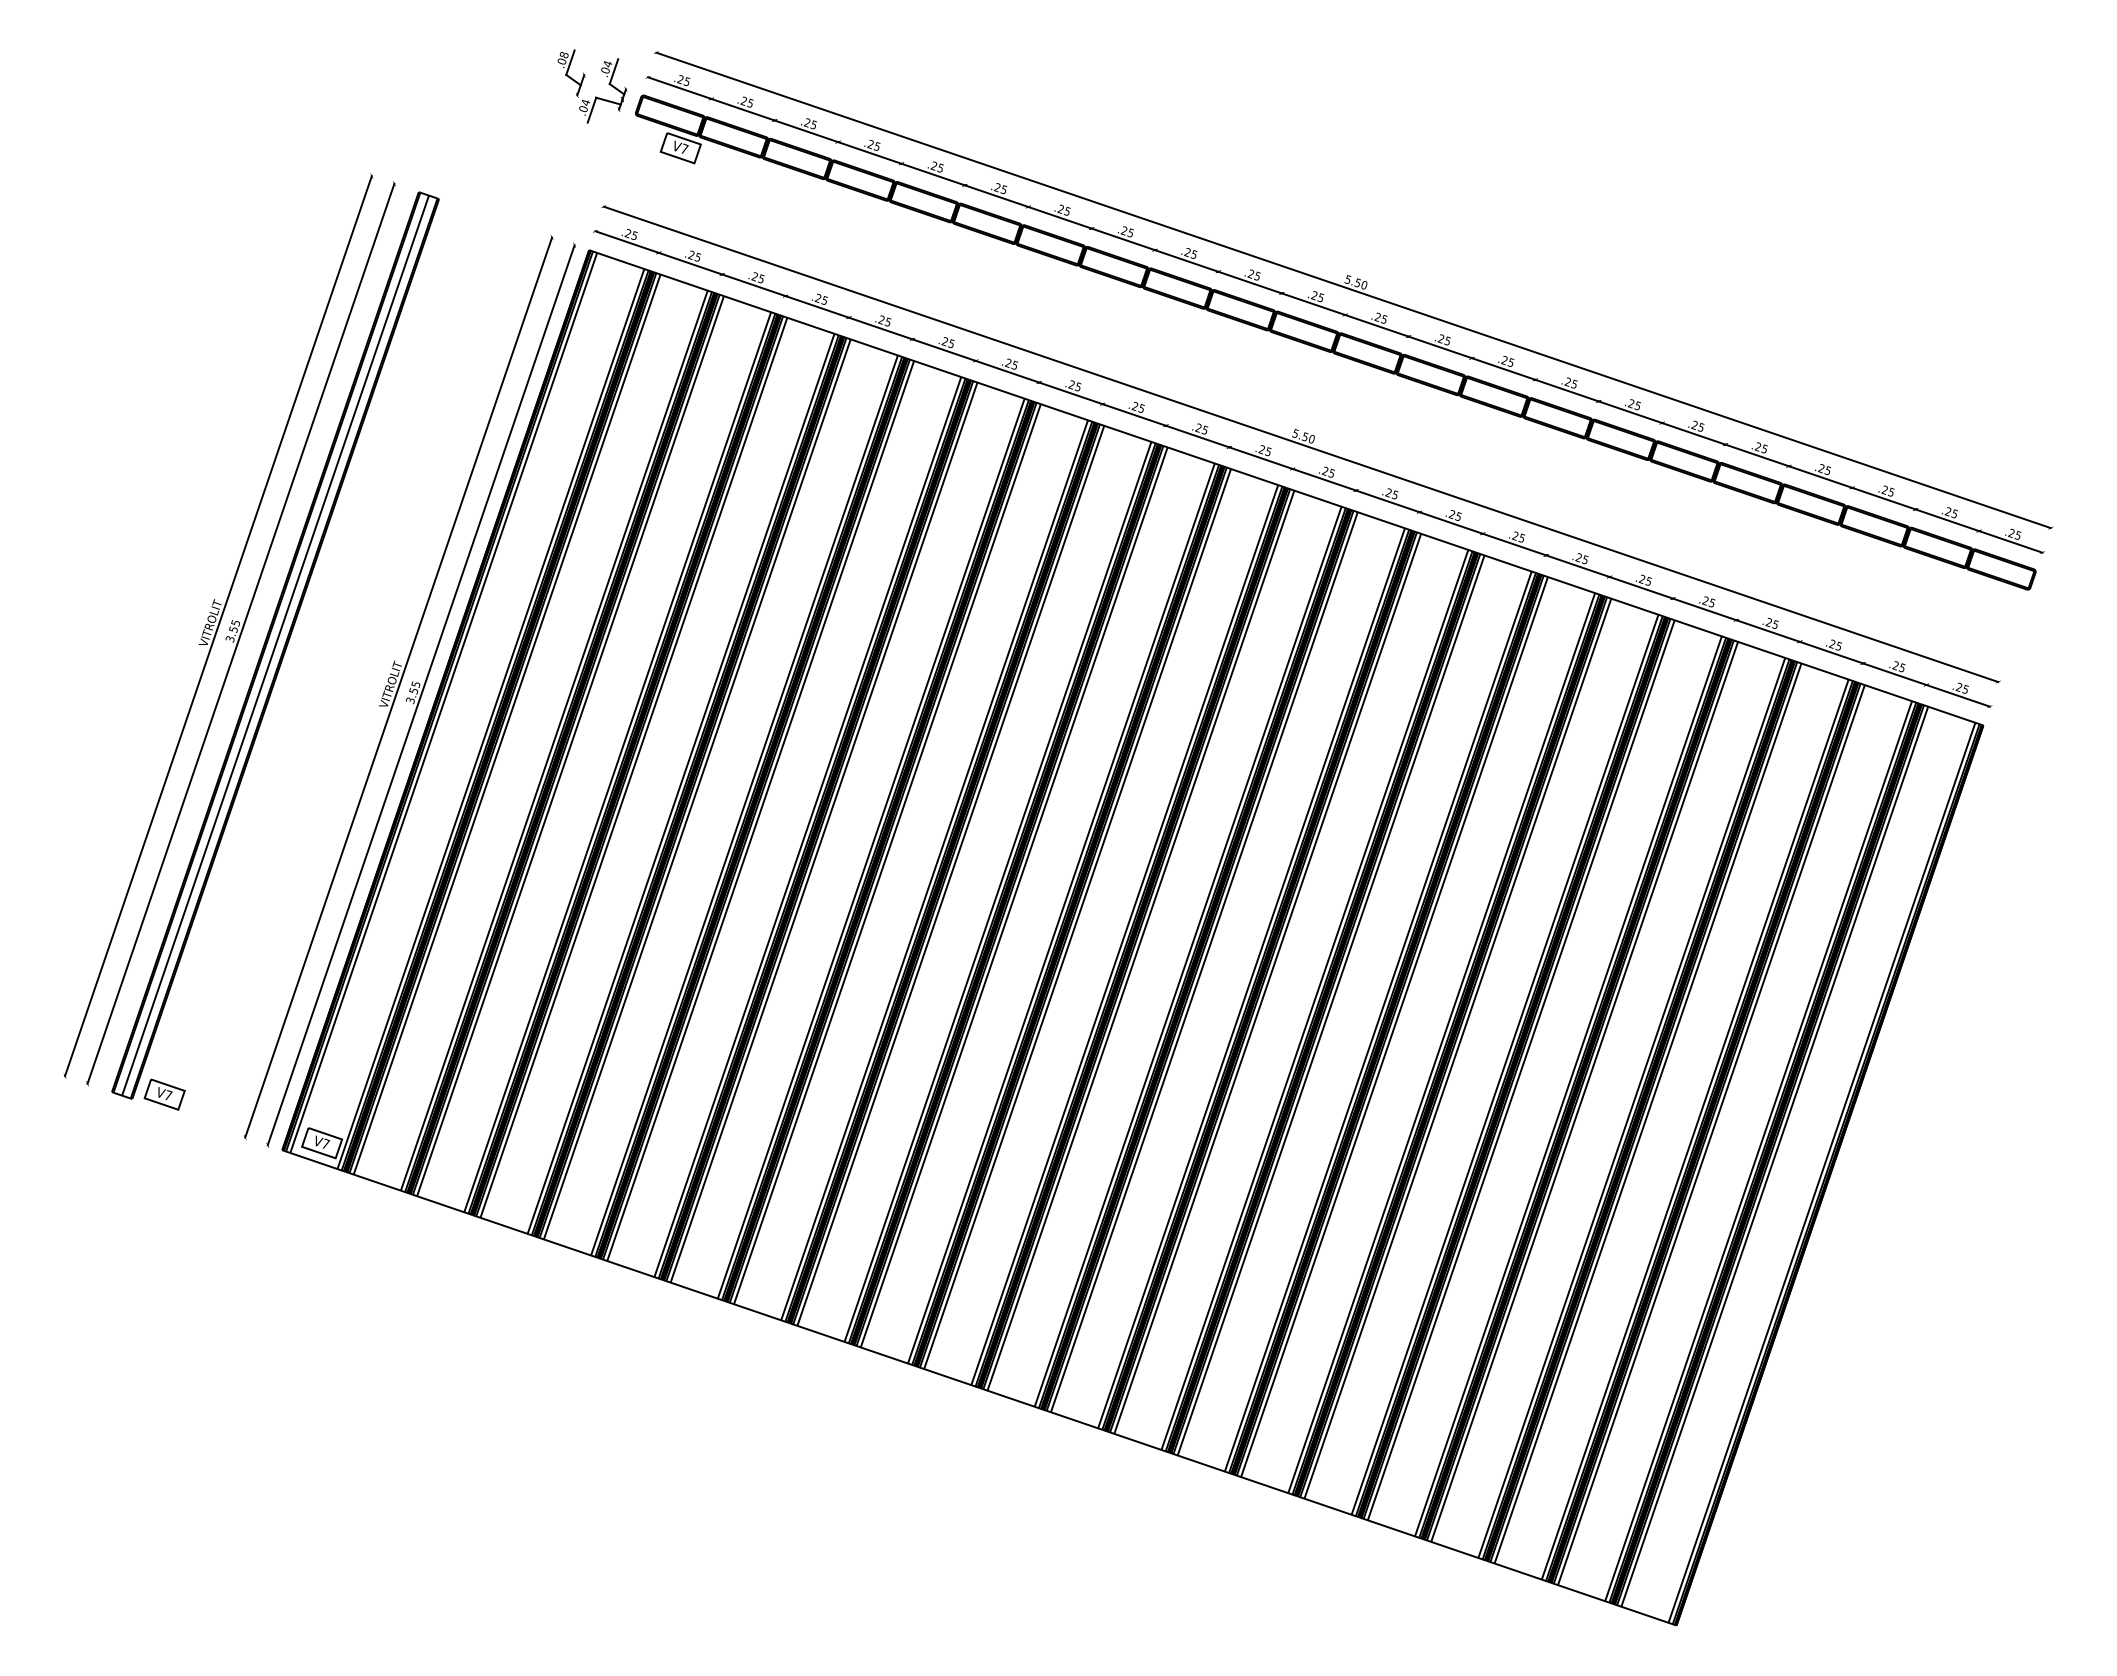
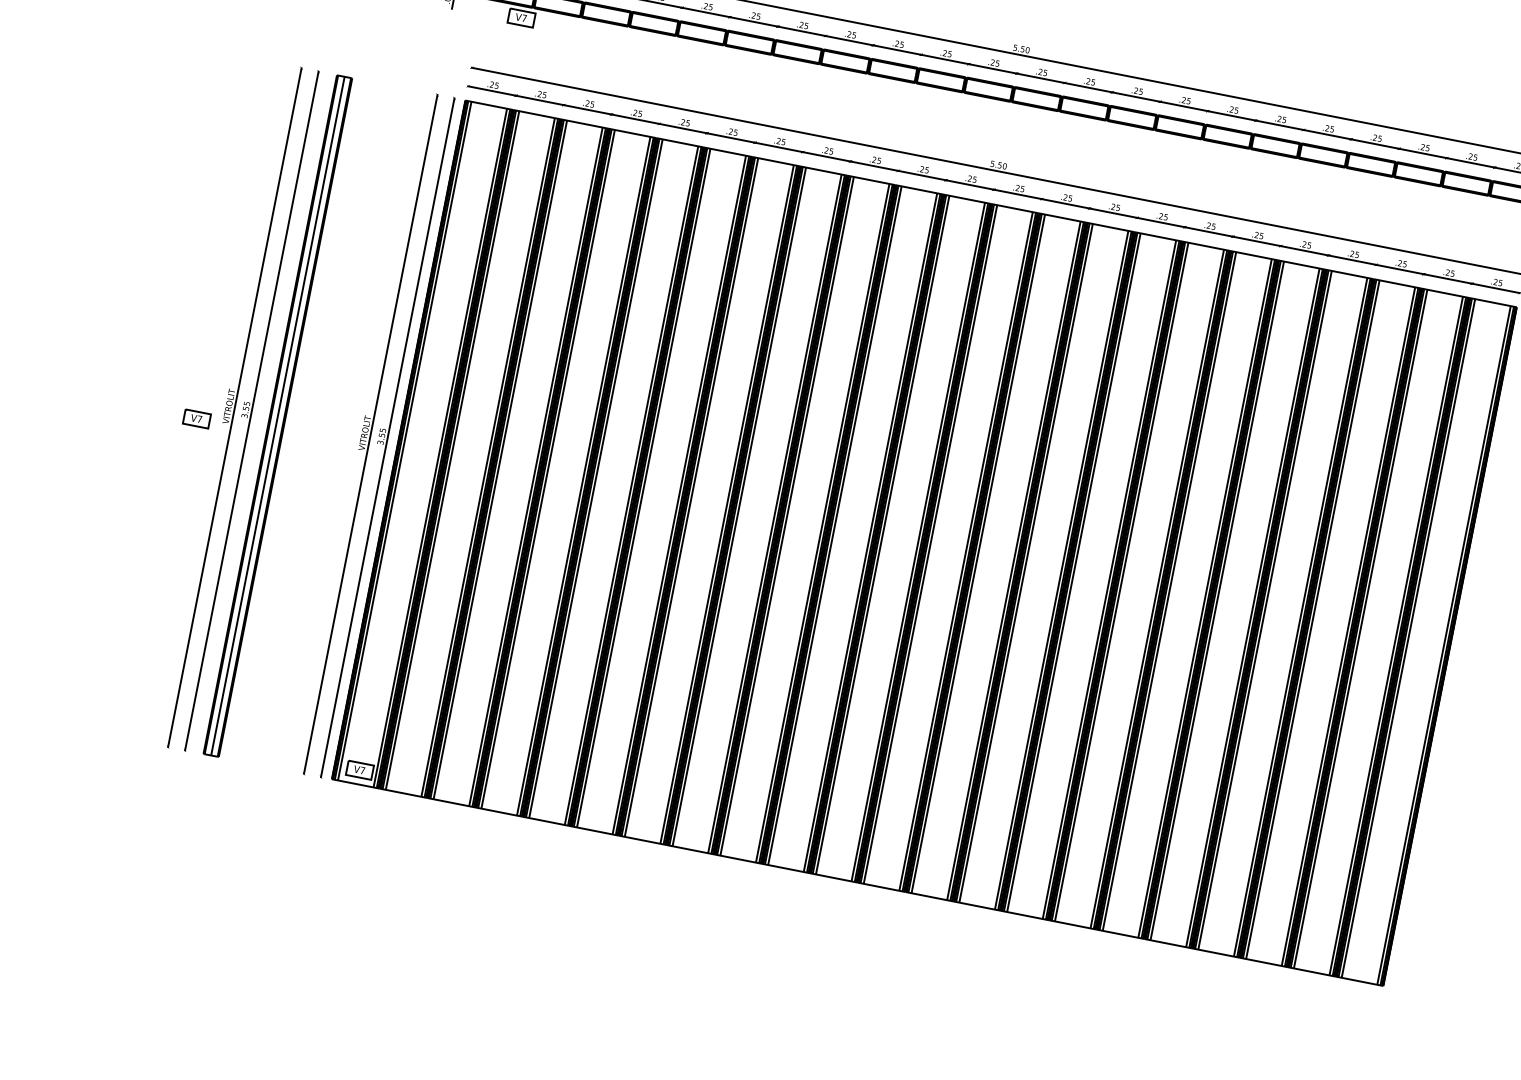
part: (164, 1094) -> (196, 418), moved

